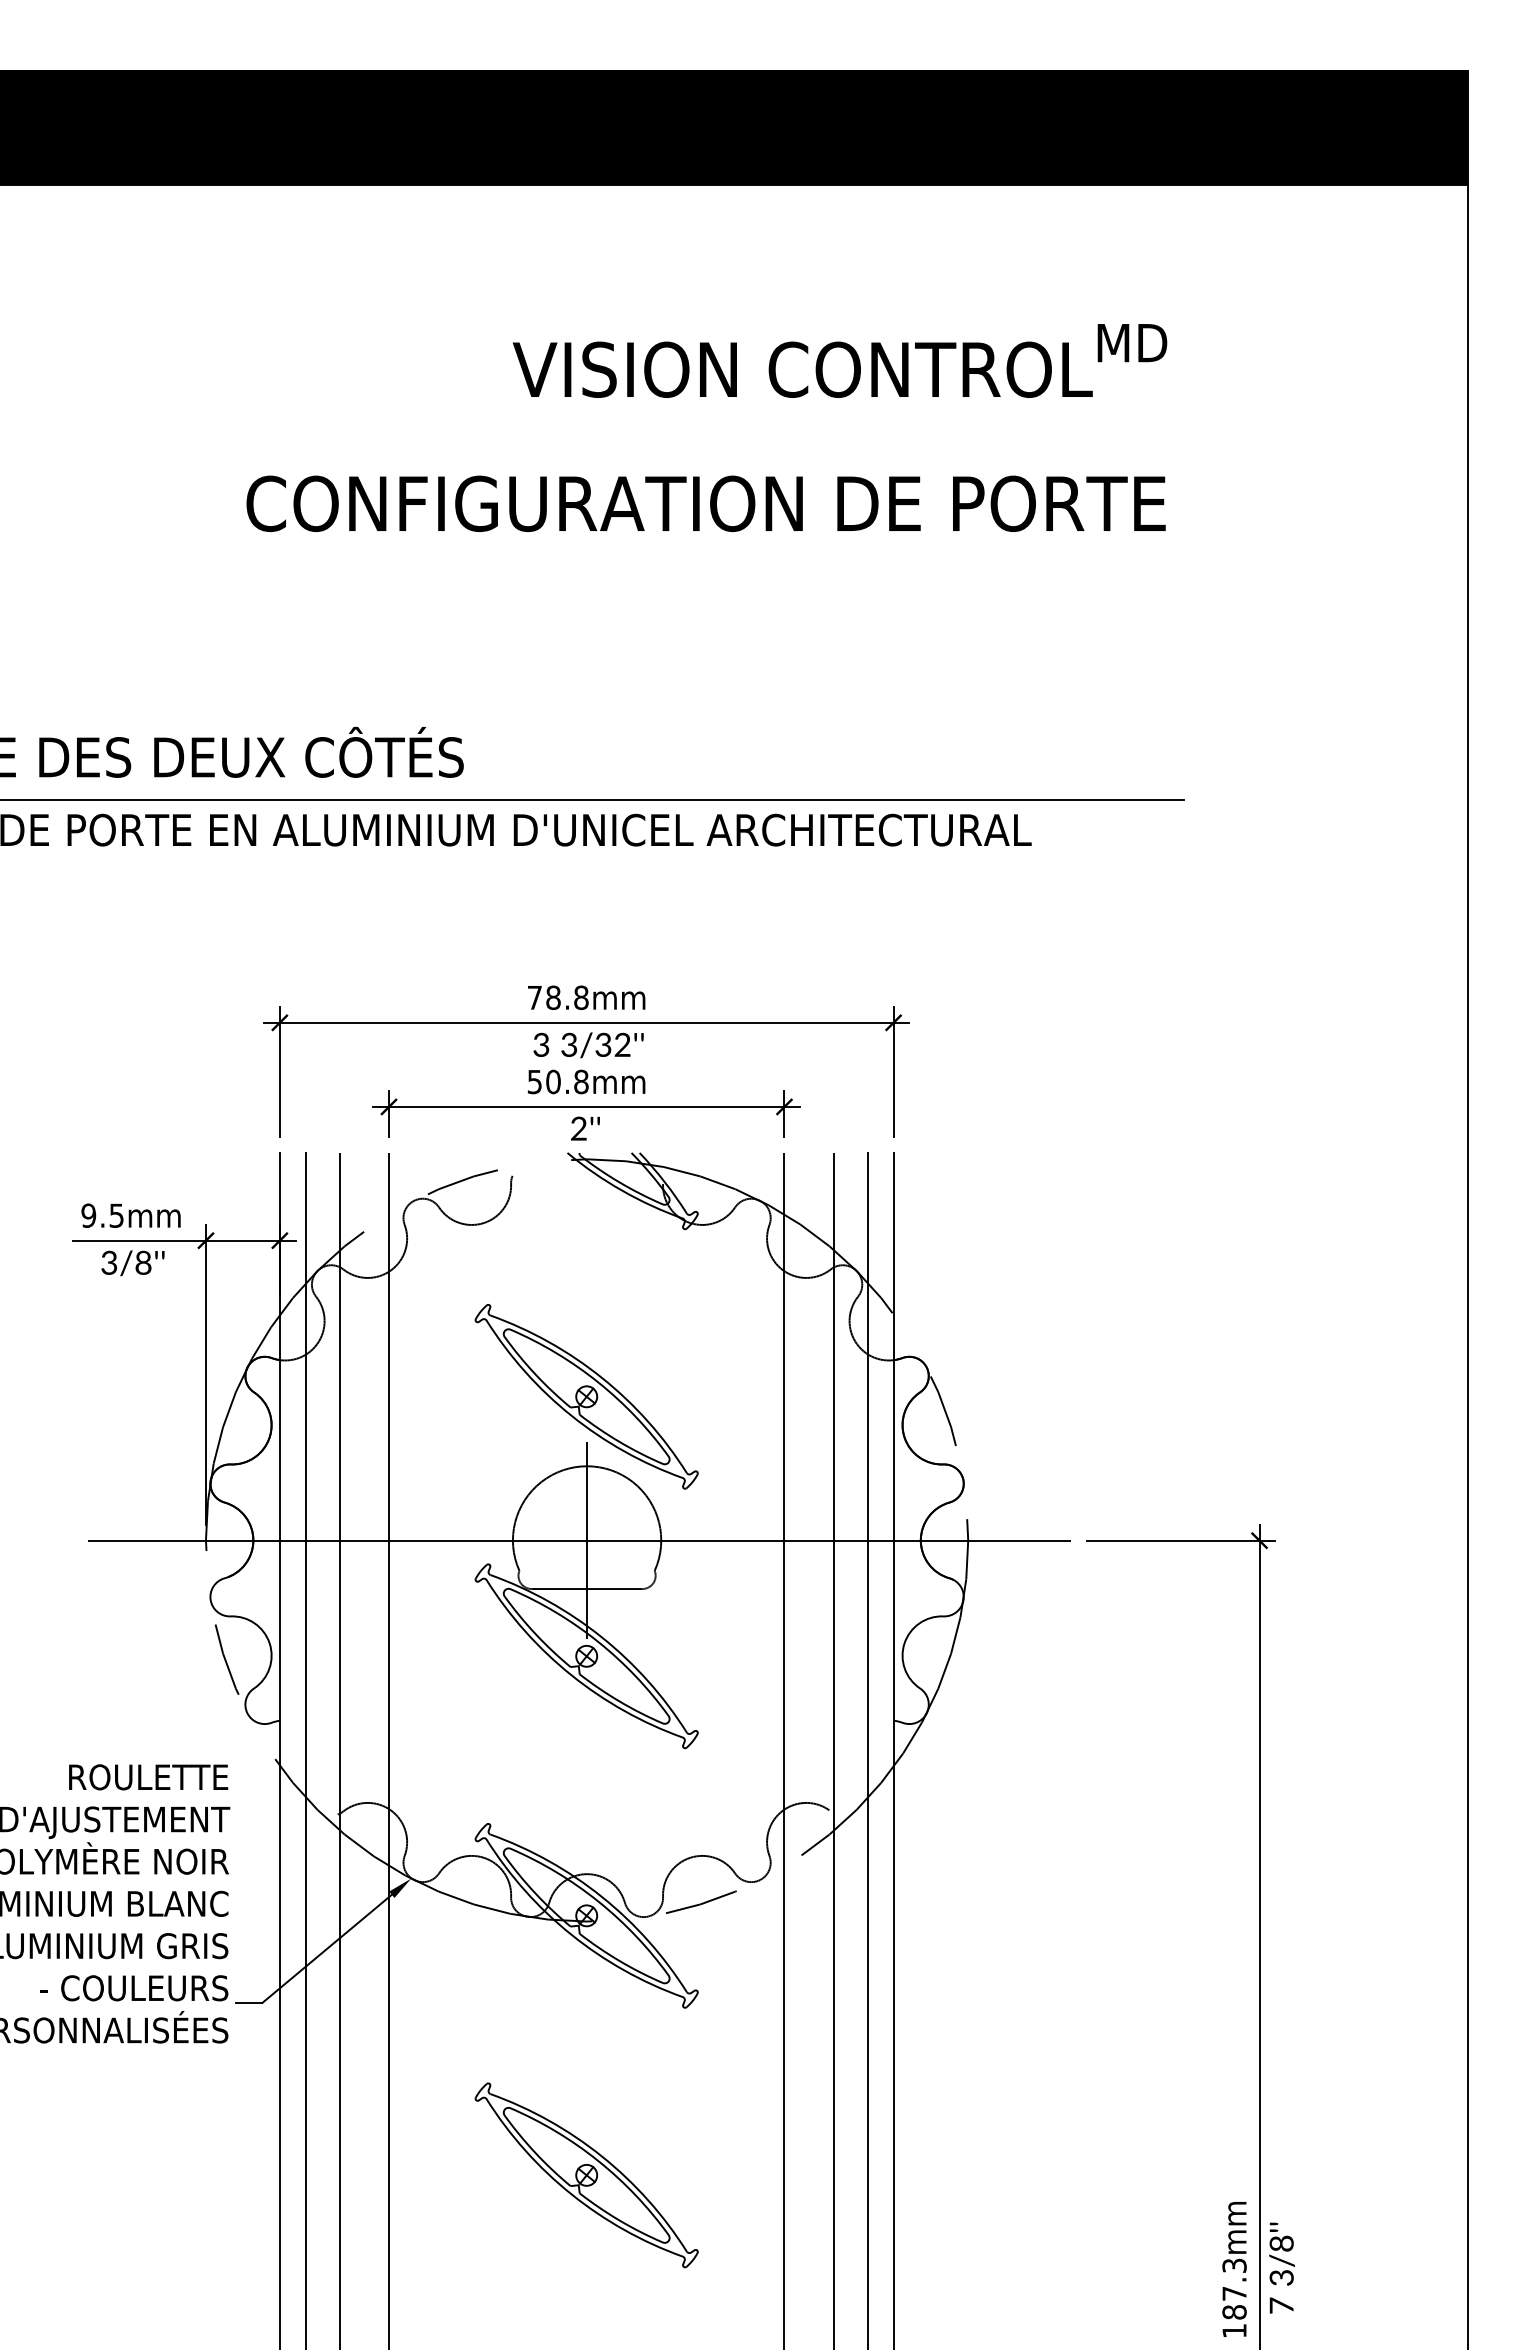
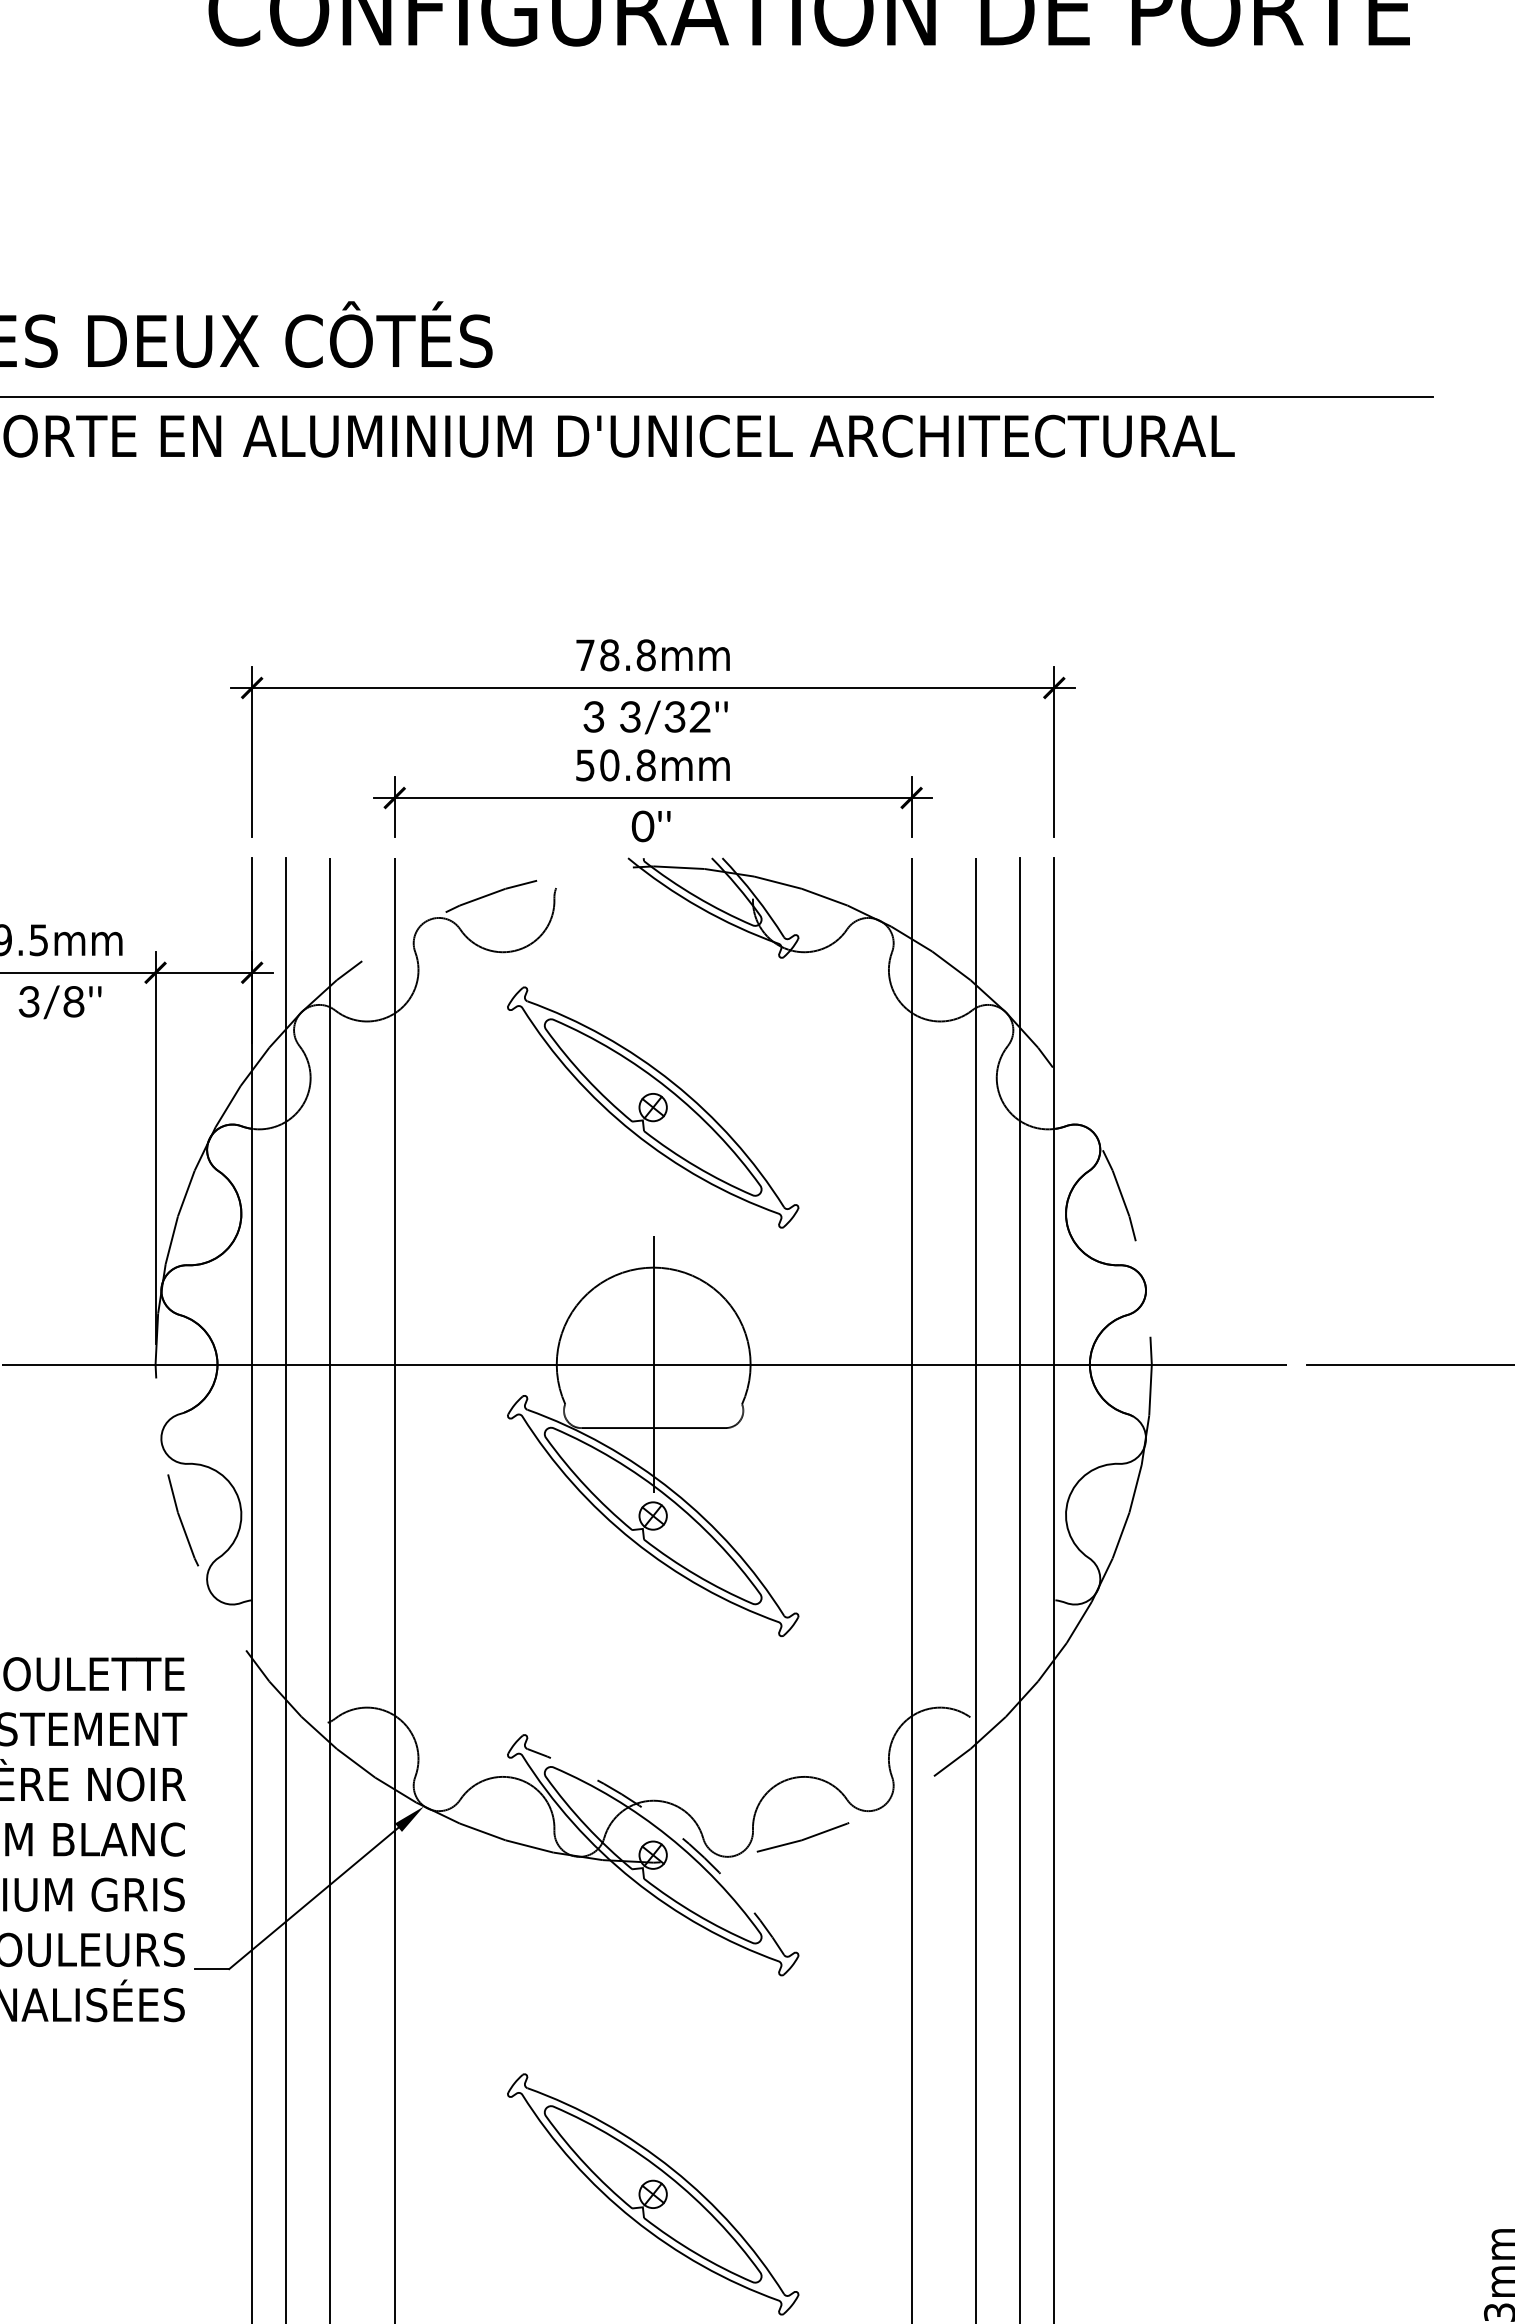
text: (578, 1128) -> (642, 826), 2''\f] -> 0''\f]
part: (586, 1396) -> (652, 1107), moved
arc: (601, 1896) -> (672, 1829), solid -> dashed

